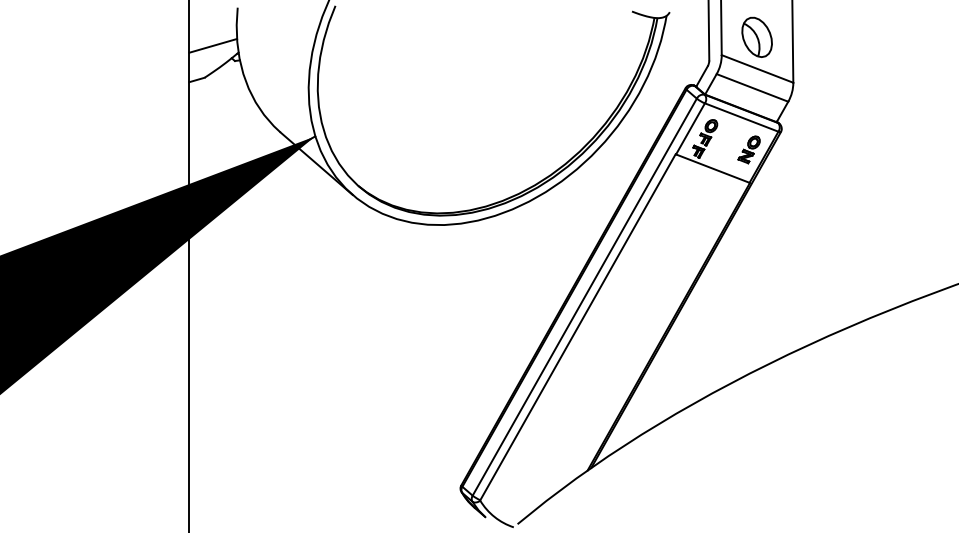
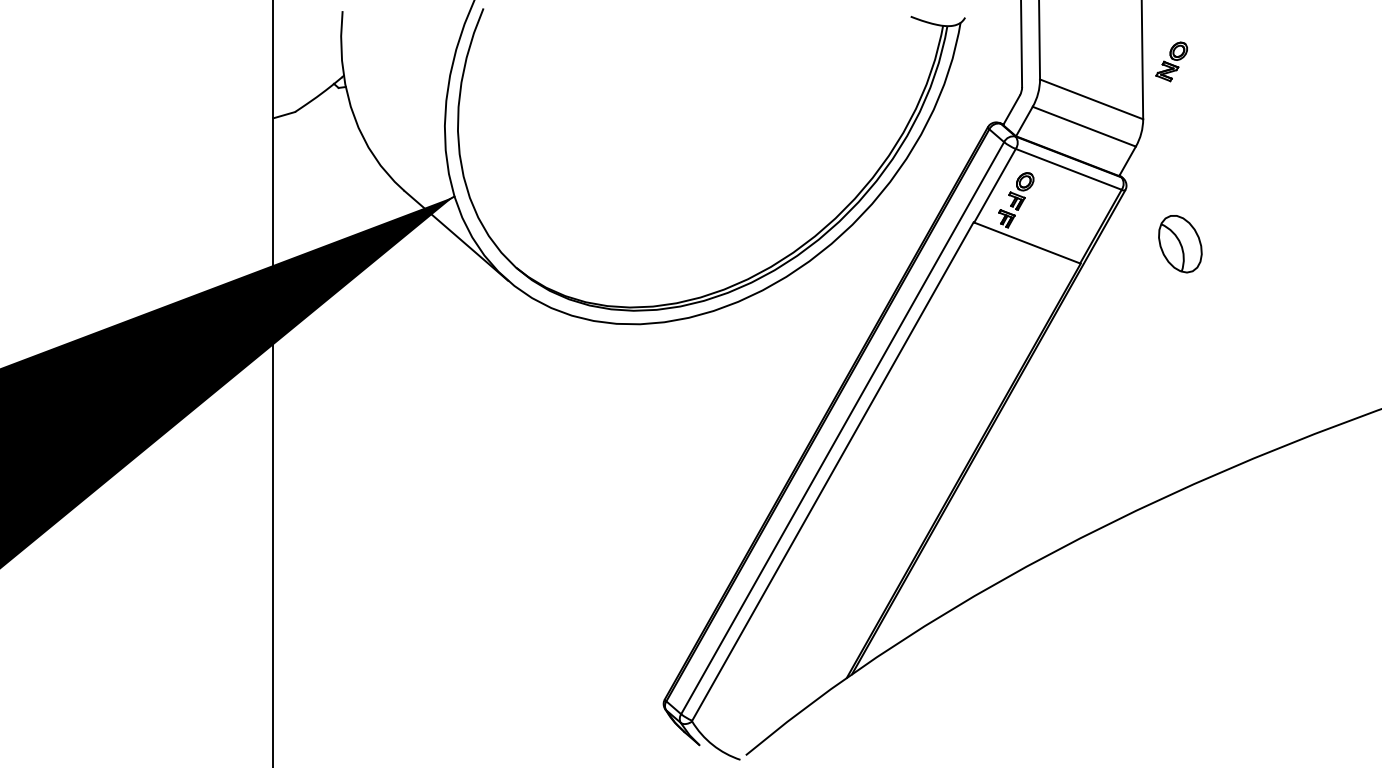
part: (756, 36) -> (1179, 242), moved
line: (213, 45) -> (307, 65), removed
part: (748, 149) -> (1170, 61), moved

